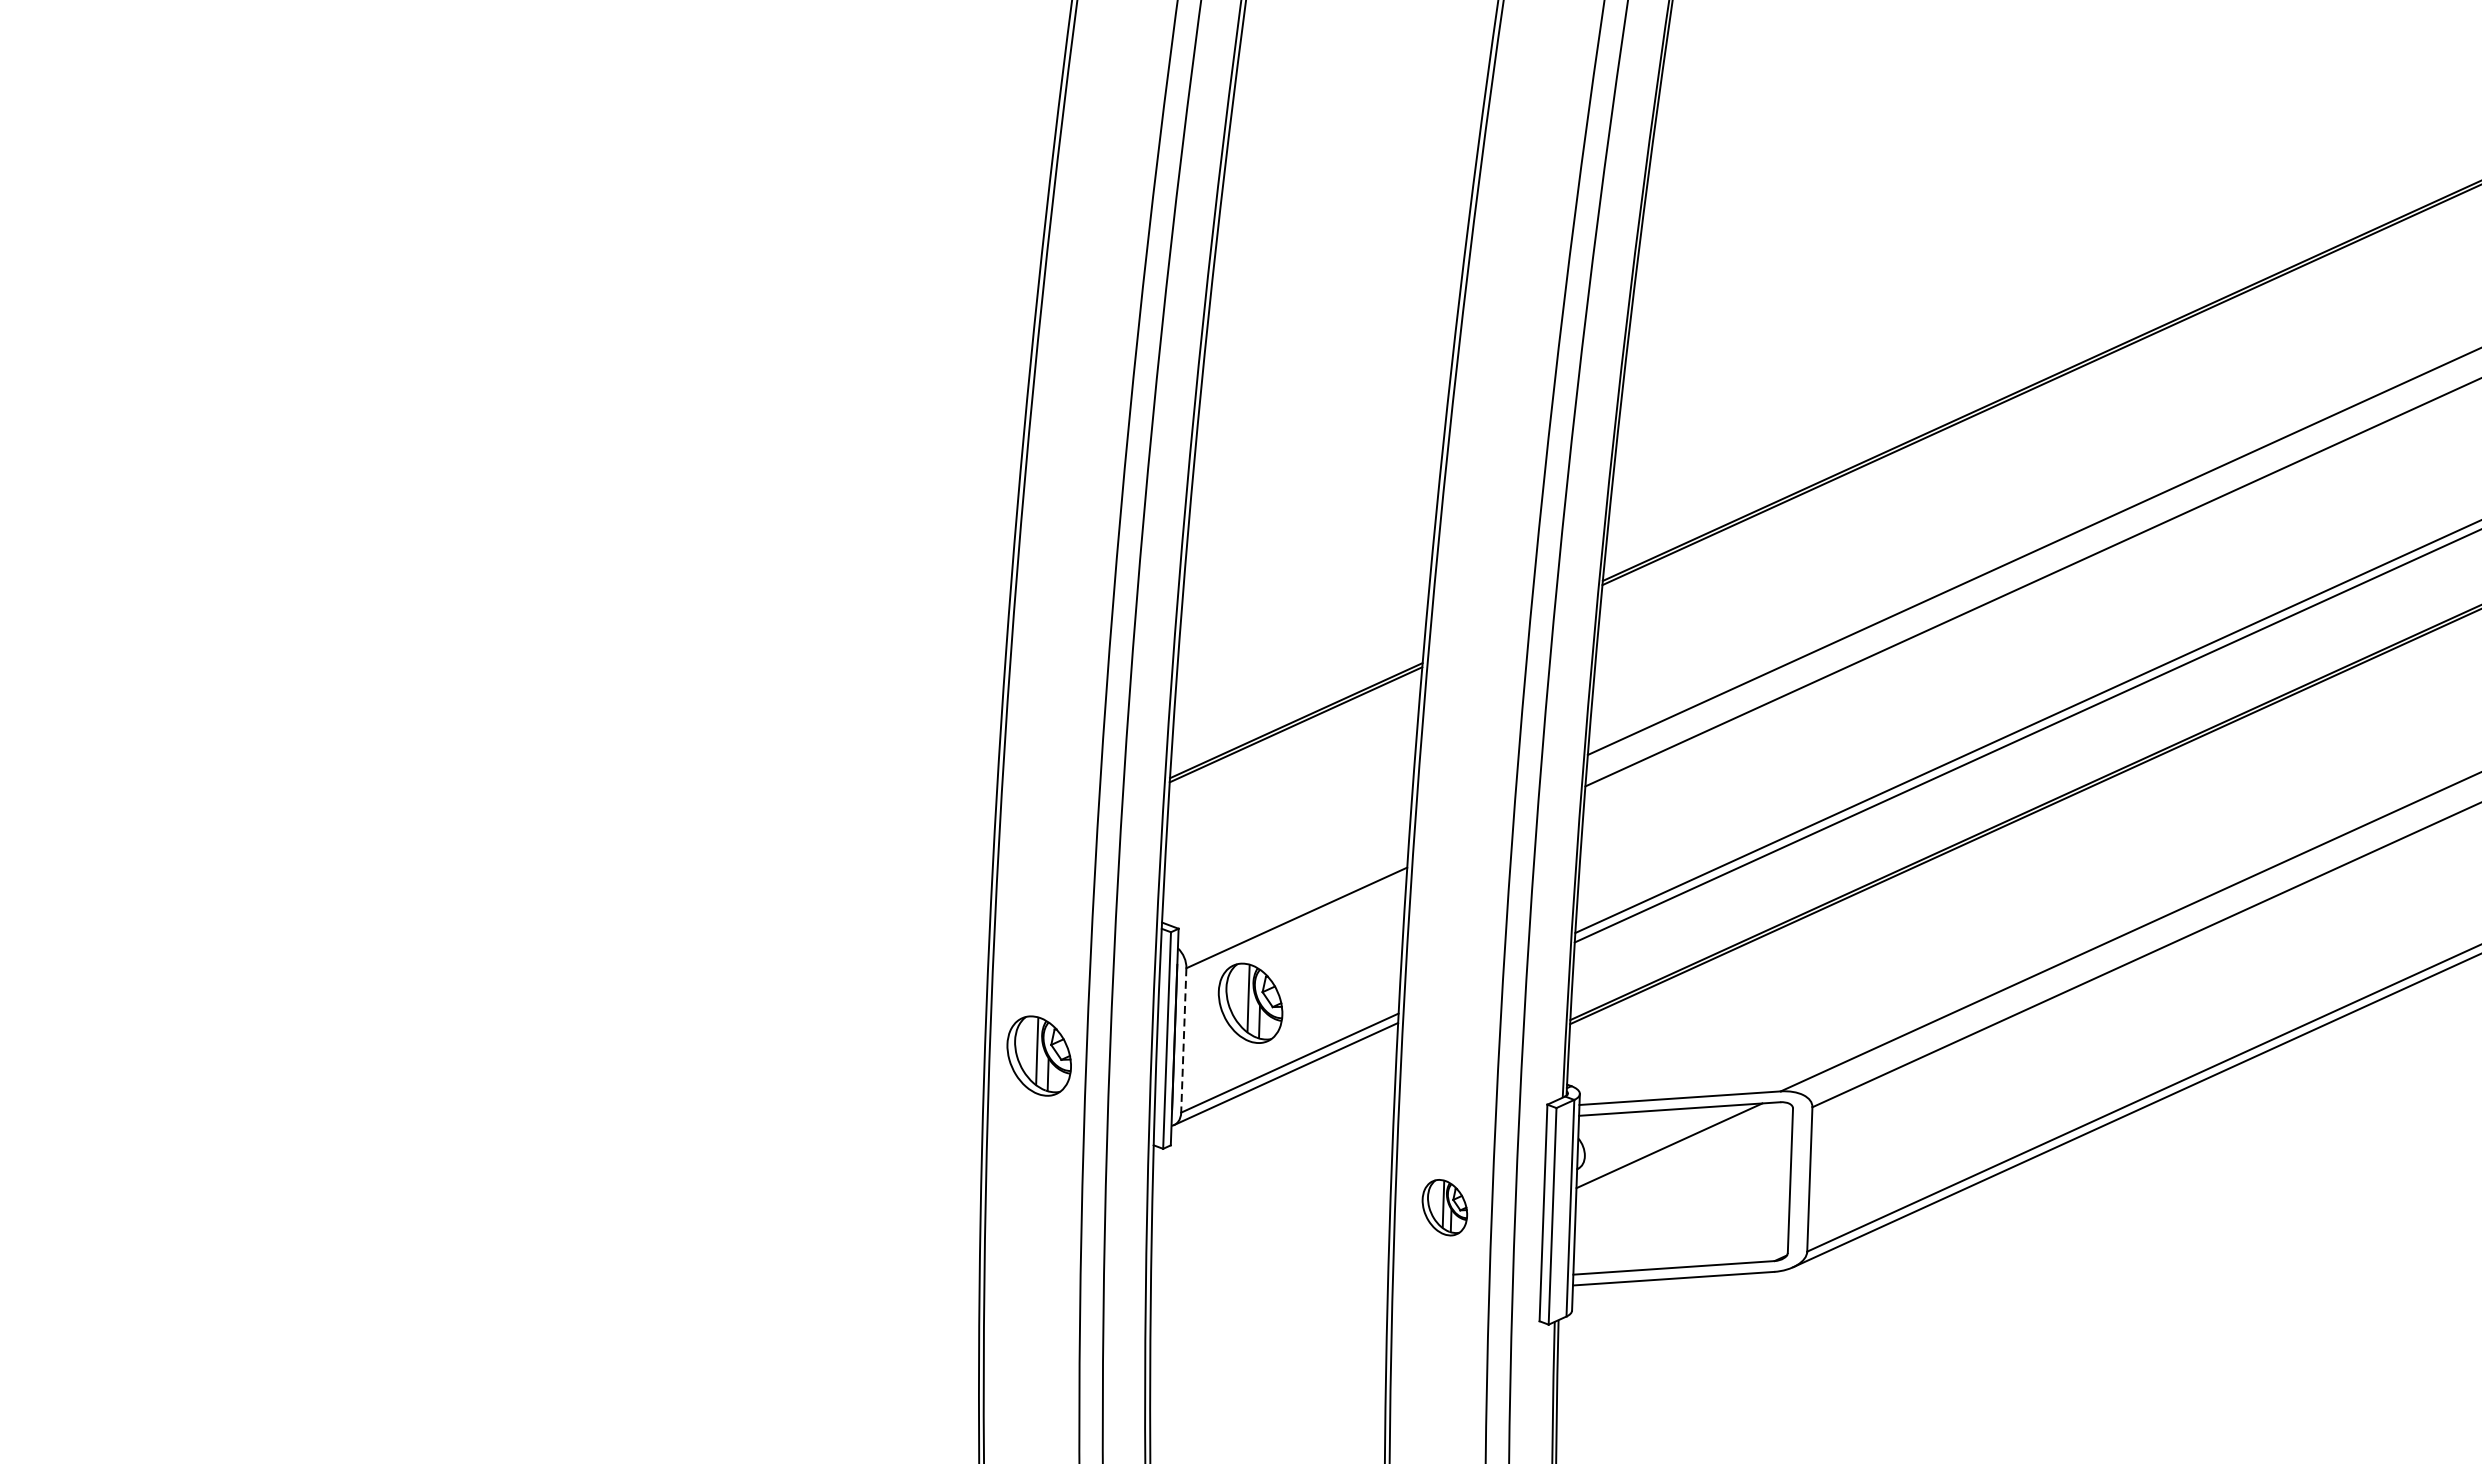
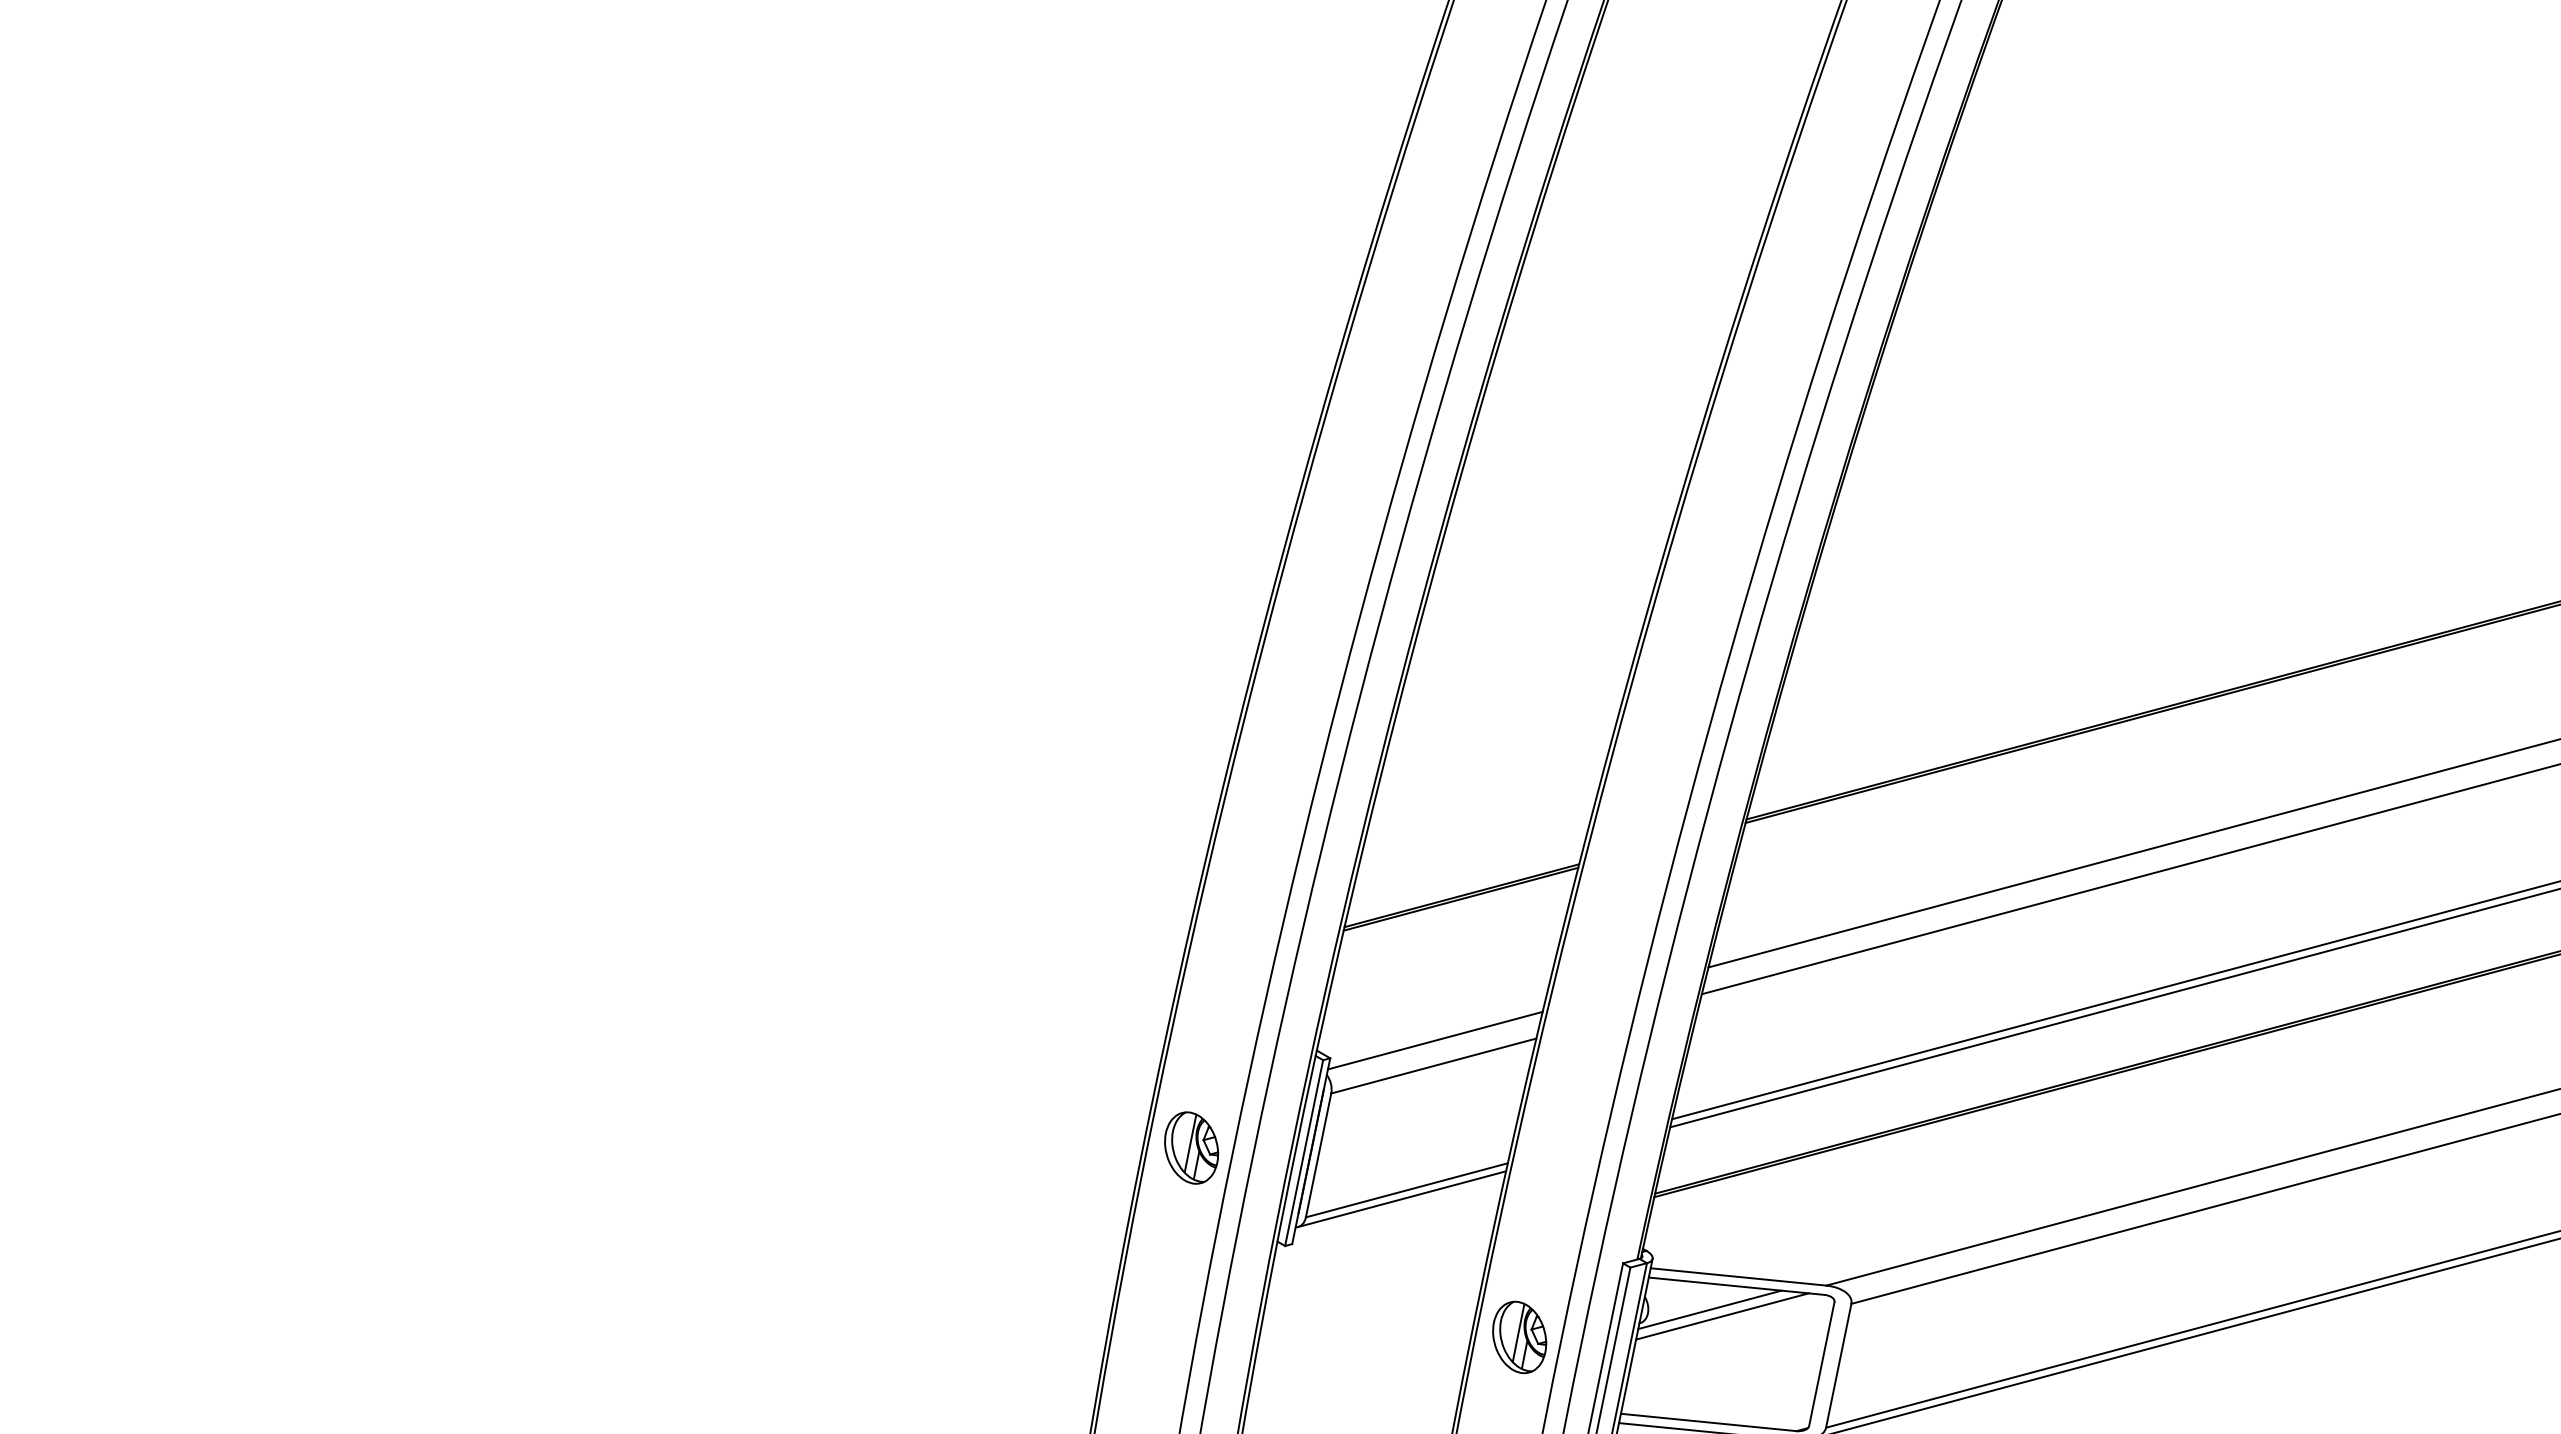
line: (1292, 889) -> (1434, 1040), added
part: (1250, 1002) -> (1381, 1132), removed
line: (1183, 1040) -> (1318, 1155), dashed -> solid
line: (1653, 1140) -> (1709, 1309), added
part: (1444, 1207) -> (1519, 1337), size x1.43

